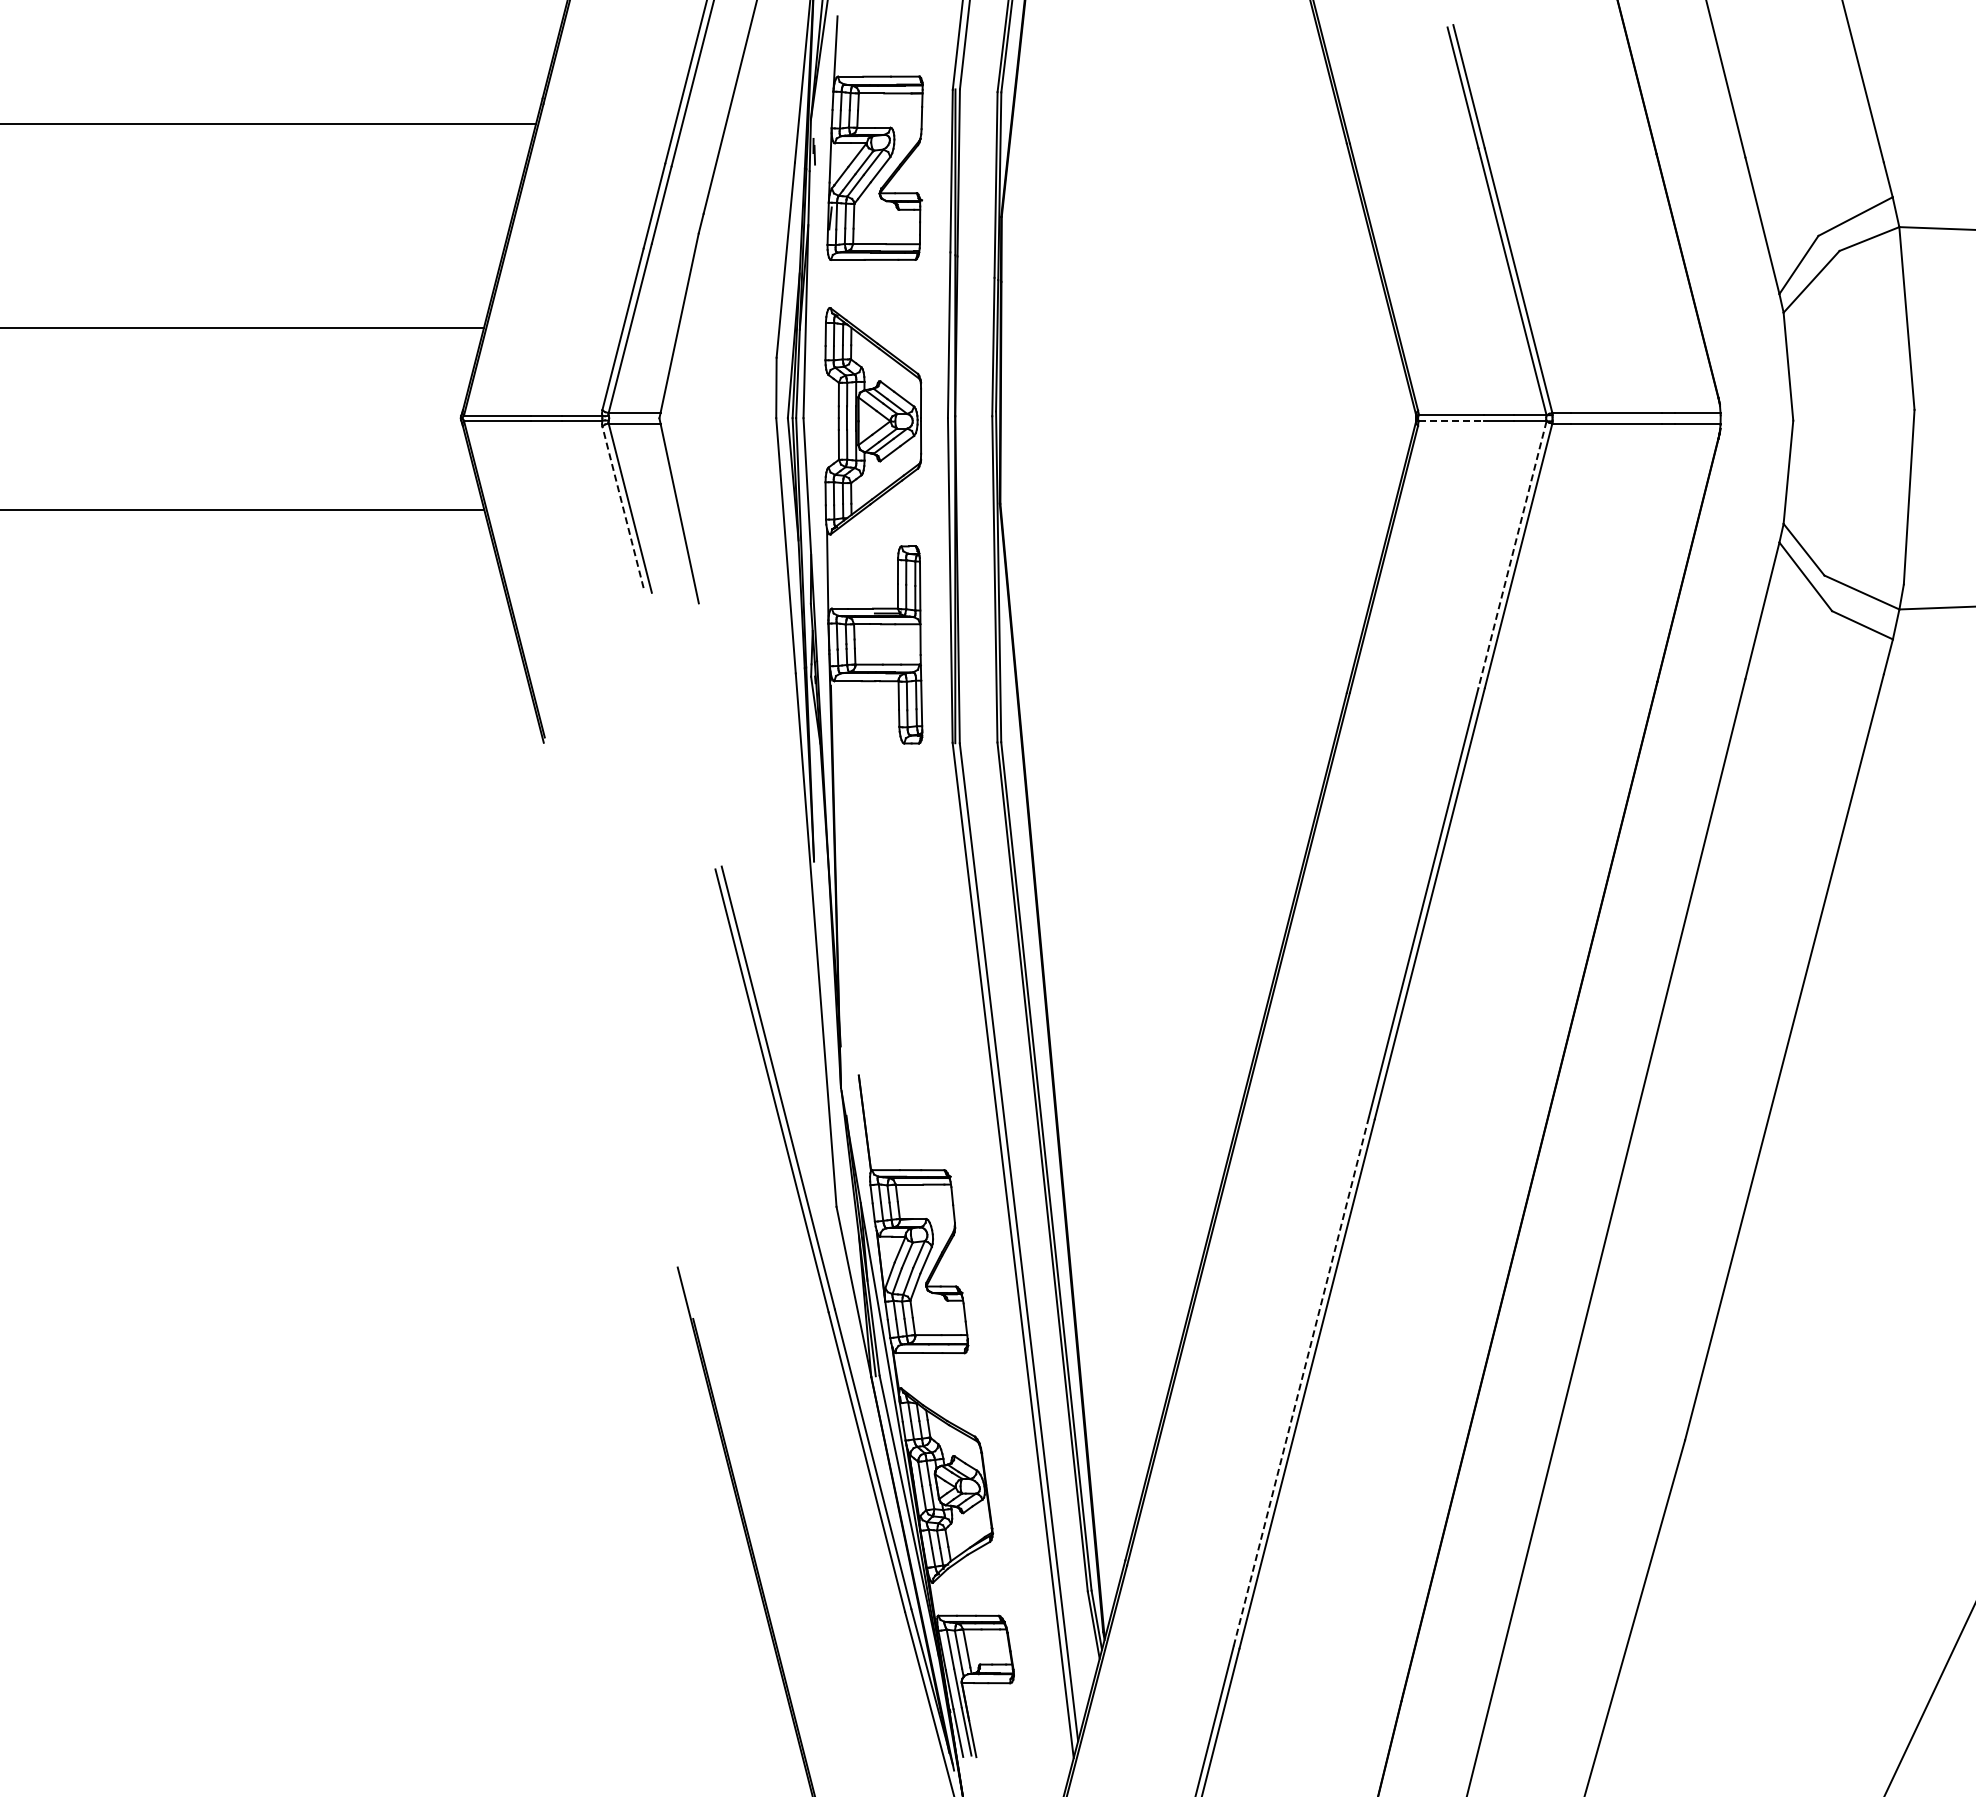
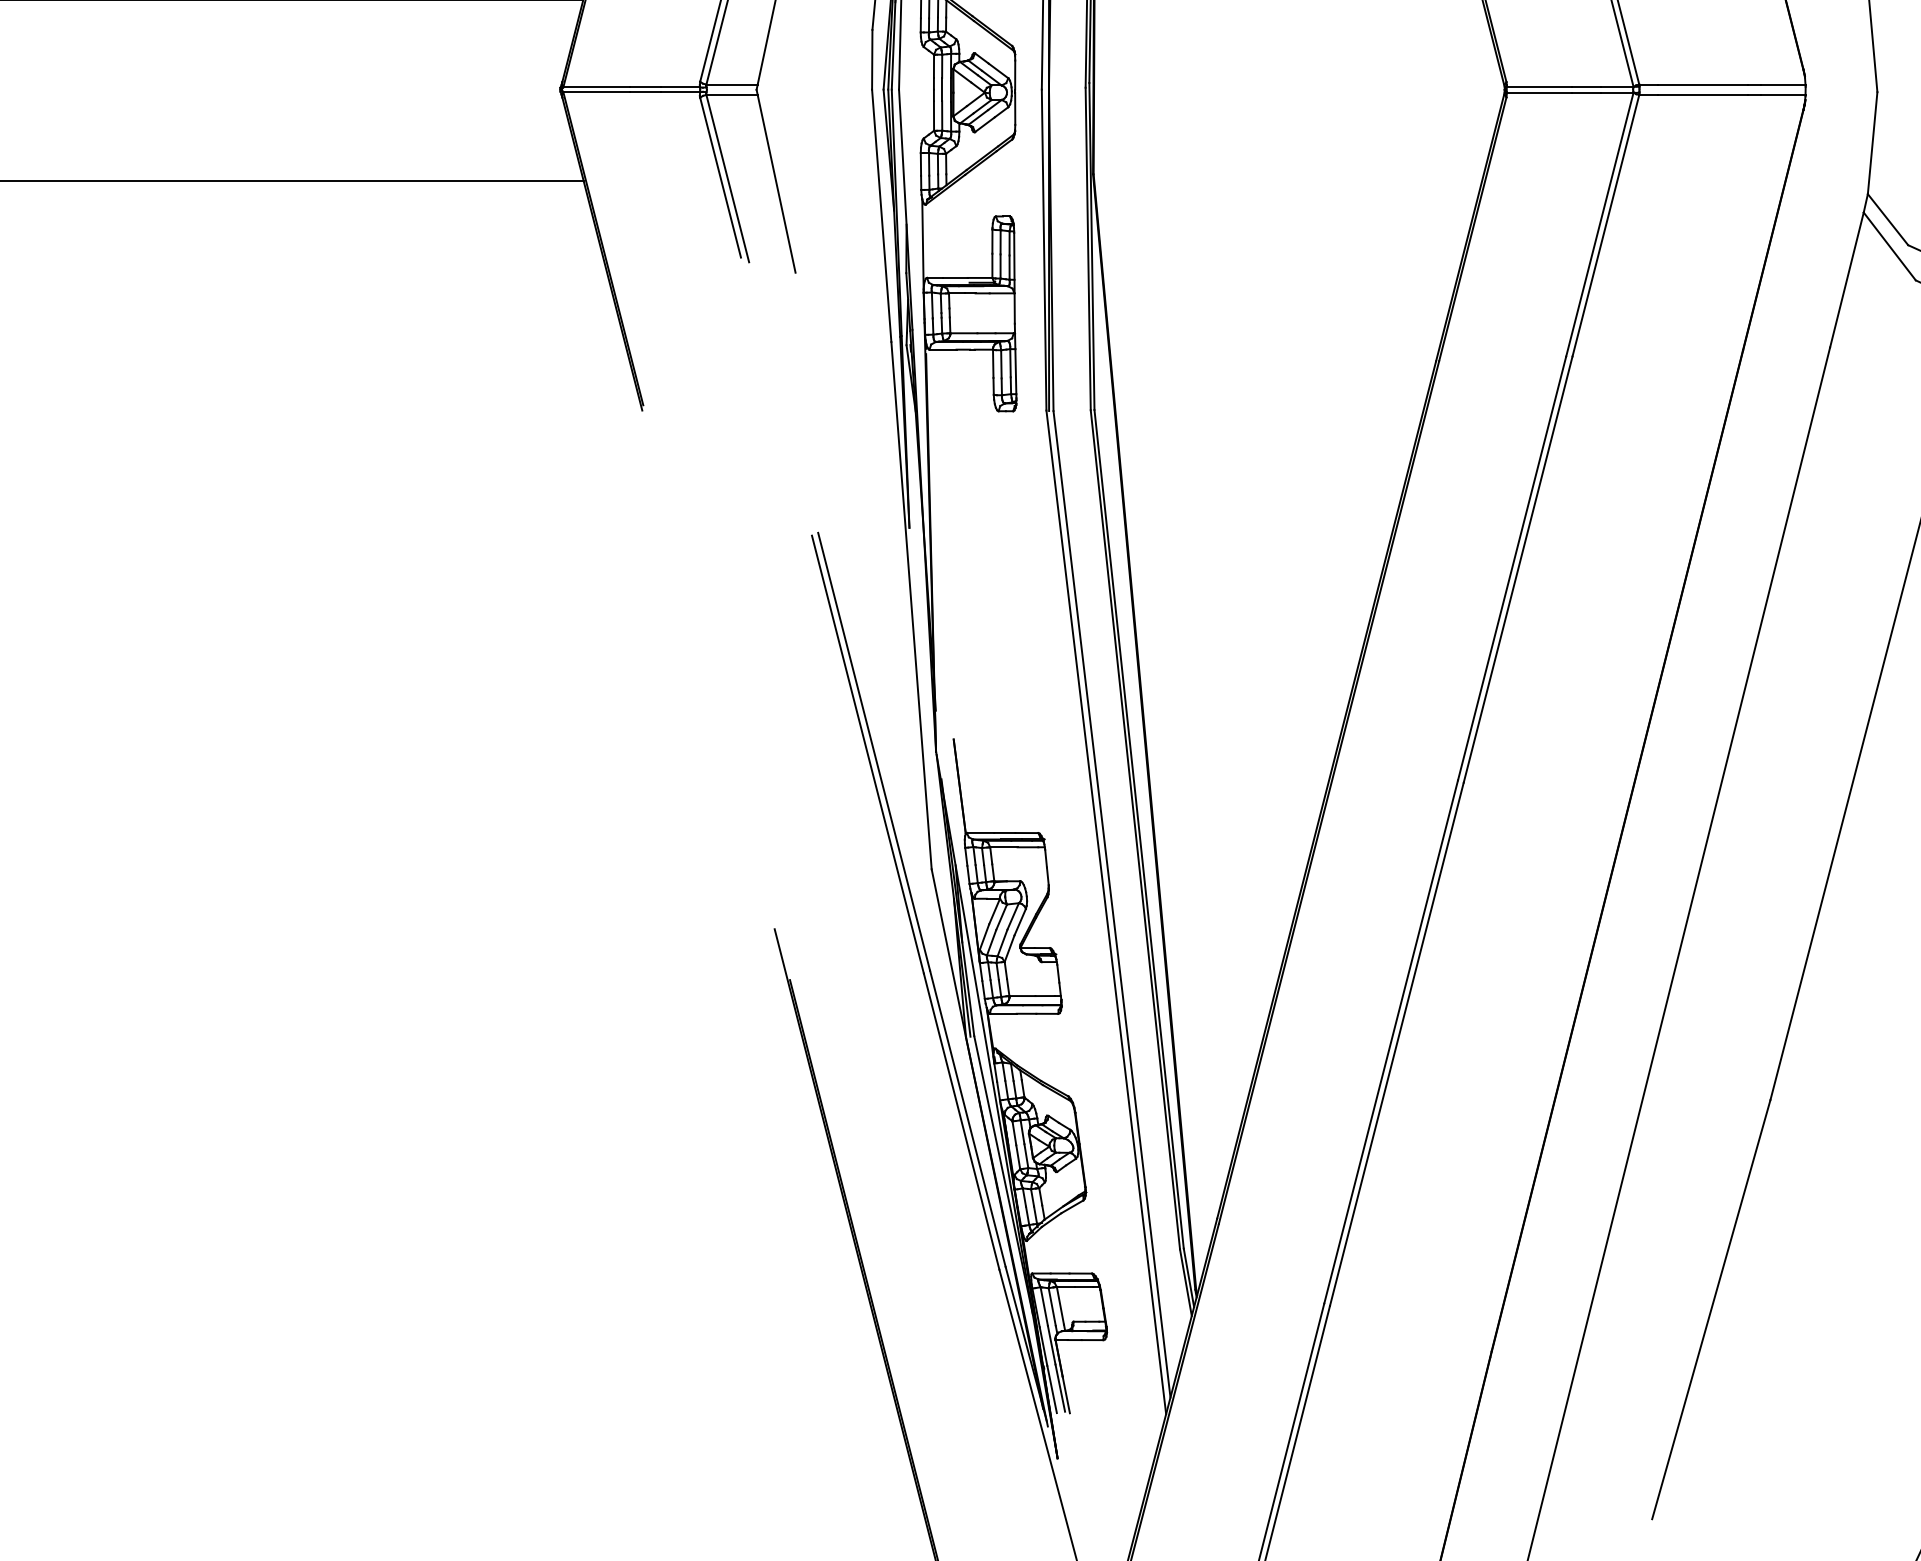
line: (1451, 421) -> (1539, 92), dashed -> solid
line: (622, 506) -> (720, 176), dashed -> solid
line: (1512, 554) -> (1599, 224), dashed -> solid
line: (1301, 1381) -> (1391, 1041), dashed -> solid

